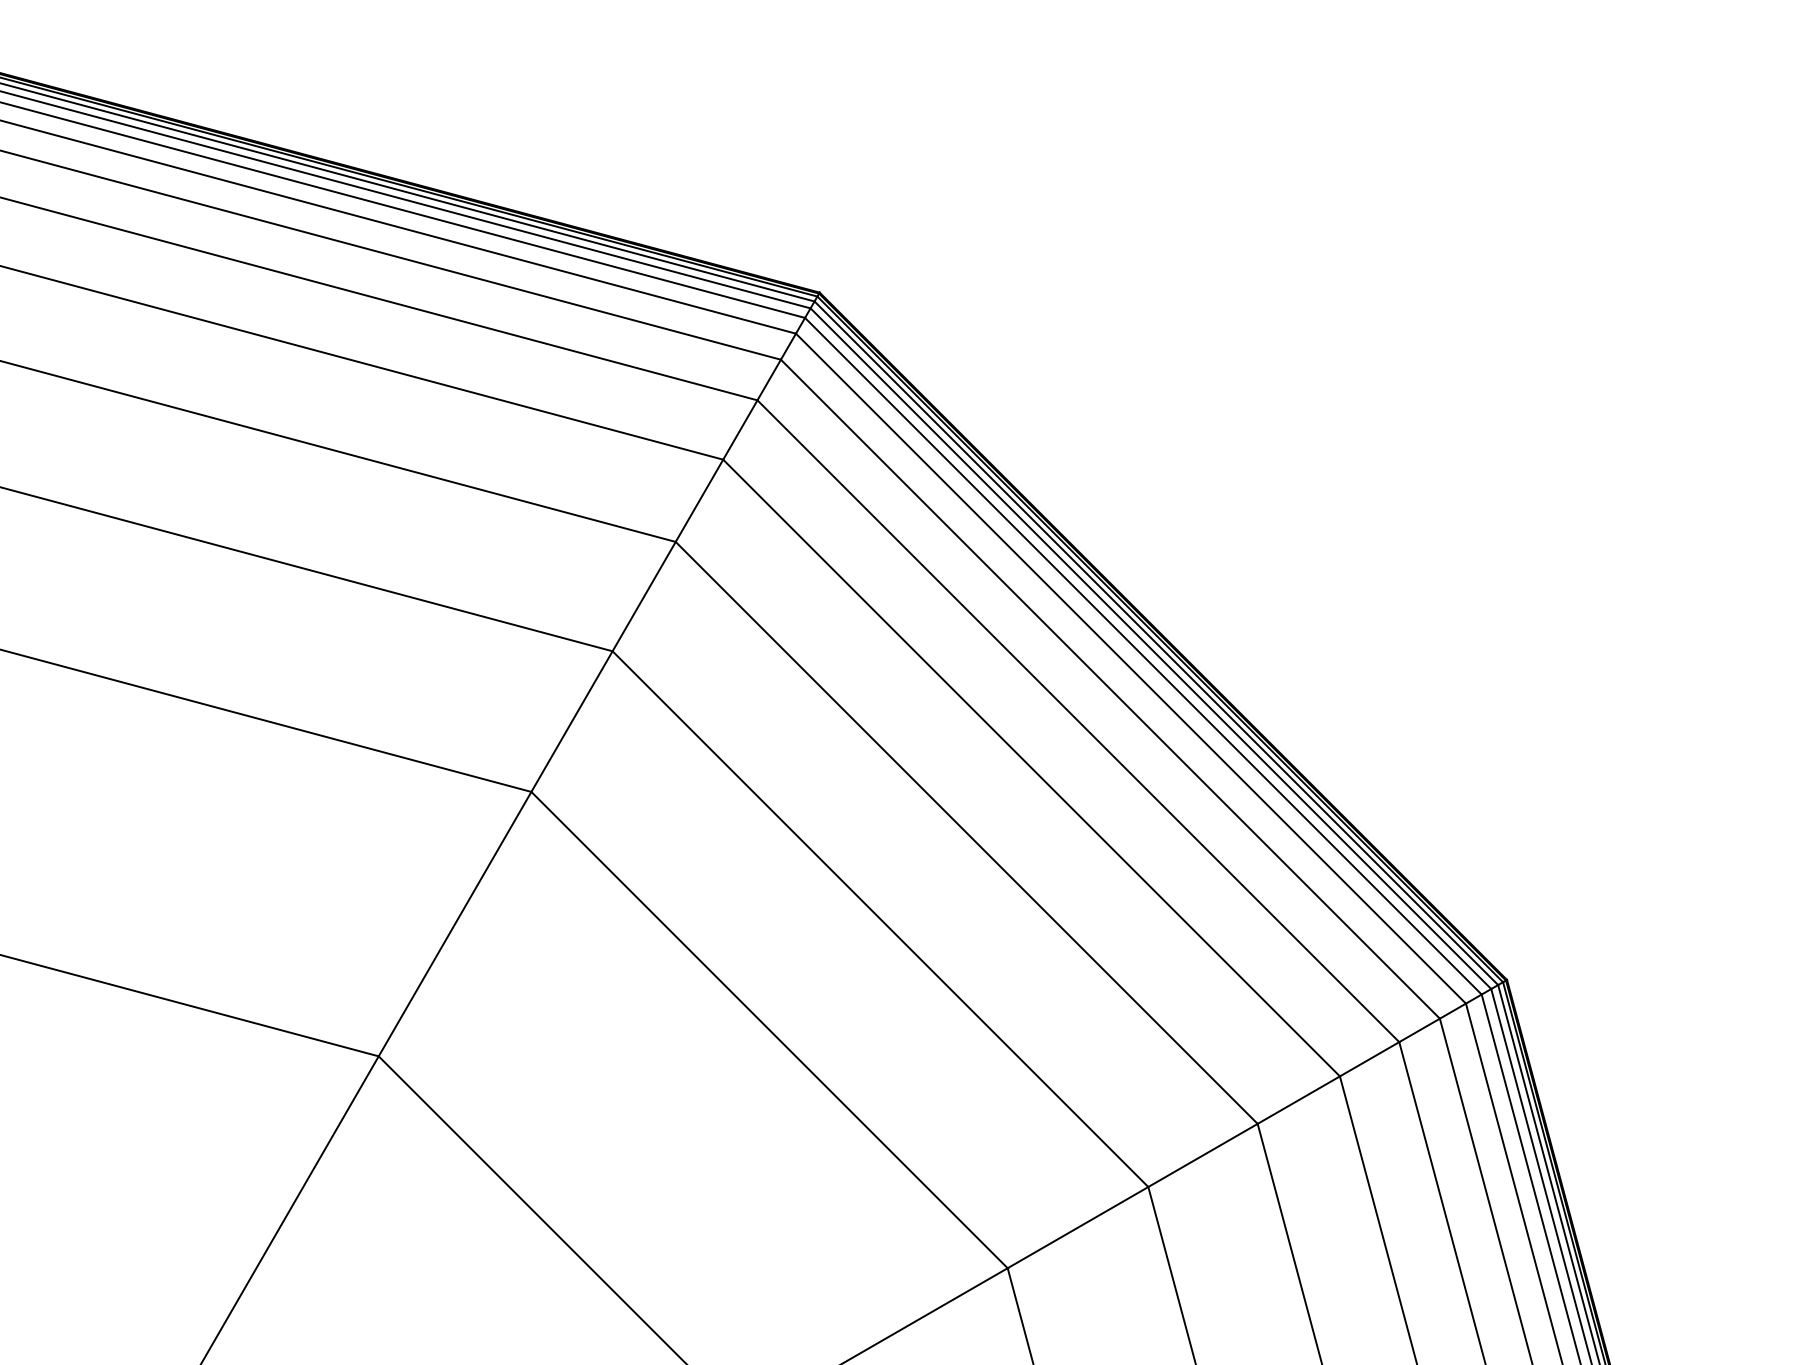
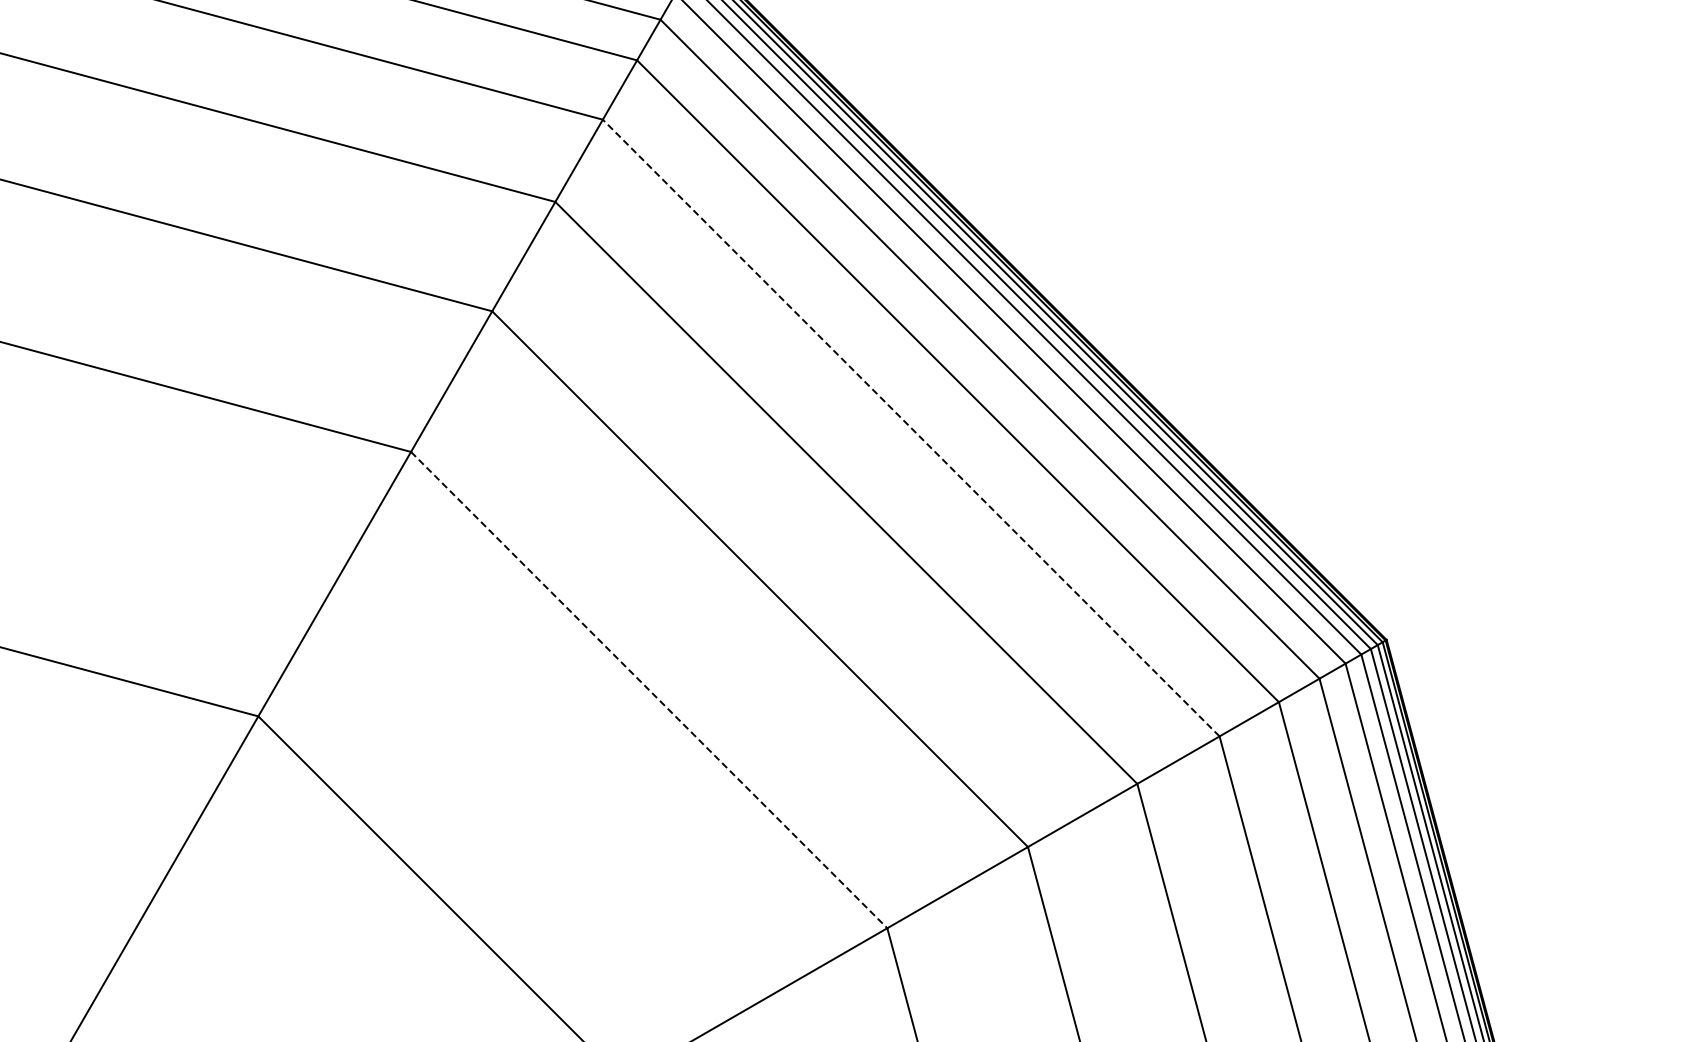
line: (1031, 767) -> (911, 427), solid -> dashed
line: (769, 1030) -> (649, 690), solid -> dashed

